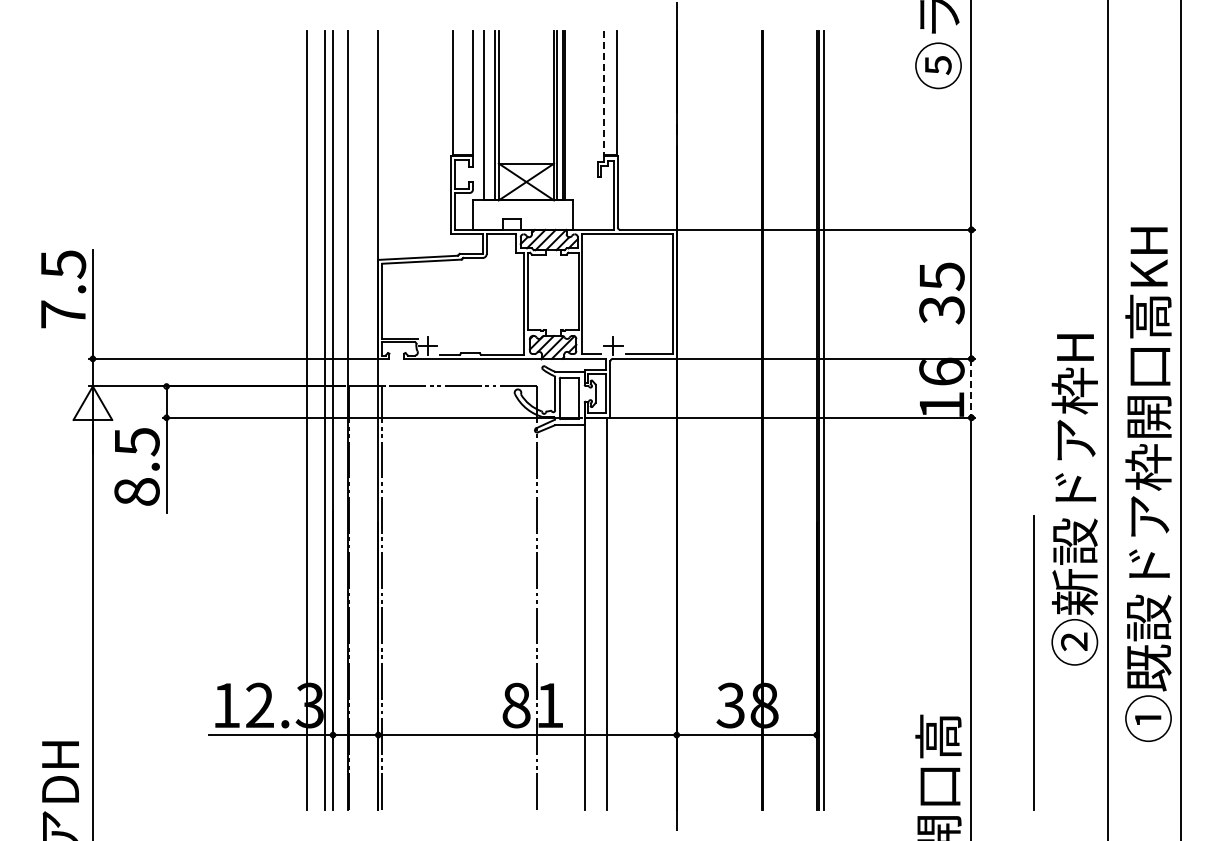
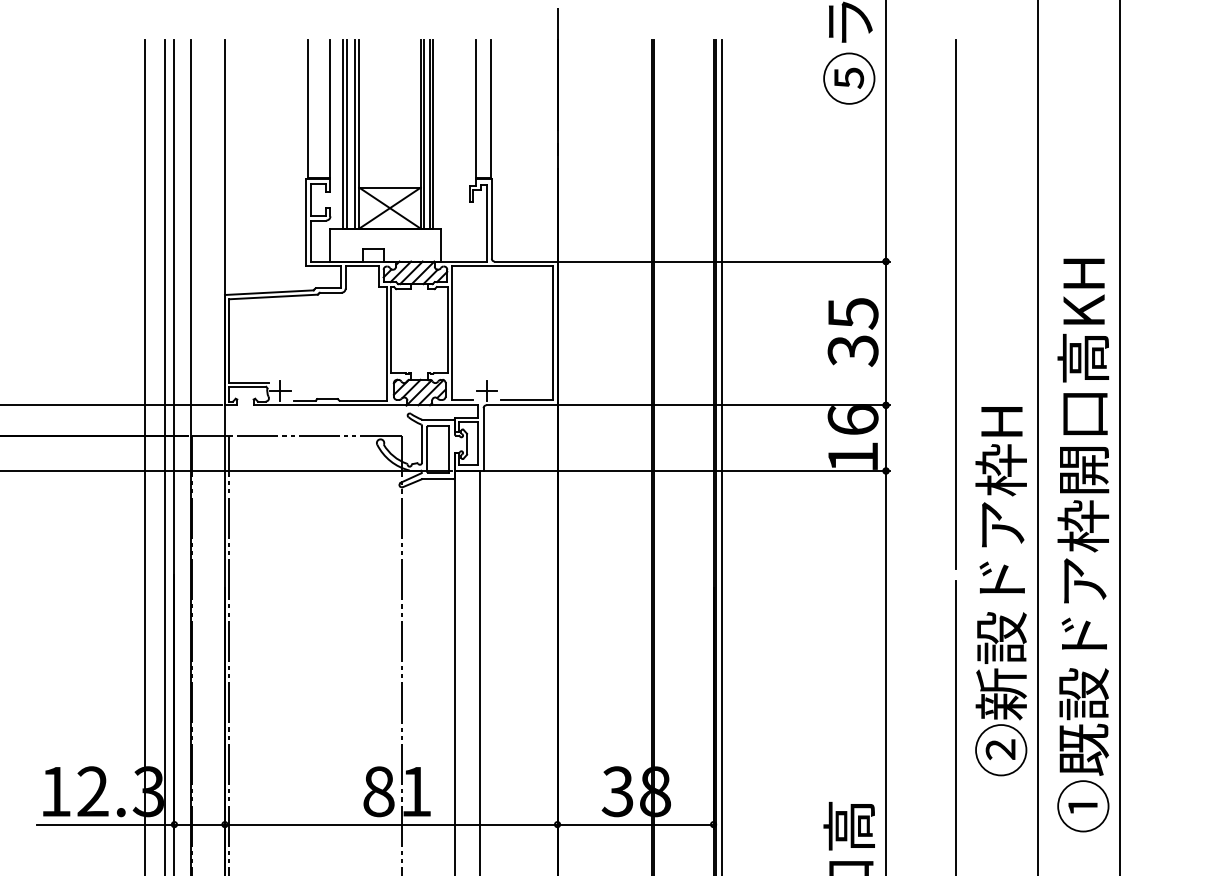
line: (603, 93) -> (475, 109), dashed -> solid
line: (487, 115) -> (346, 134), added
line: (1034, 267) -> (956, 303), added
line: (971, 388) -> (886, 438), dashed -> solid
text: (1074, 499) -> (1000, 591), moved

